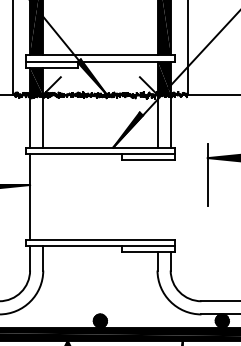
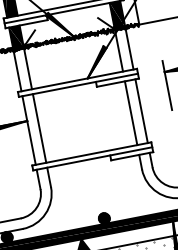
line: (43, 196) -> (39, 128), added
line: (157, 199) -> (131, 112), added
line: (170, 199) -> (141, 110), added

